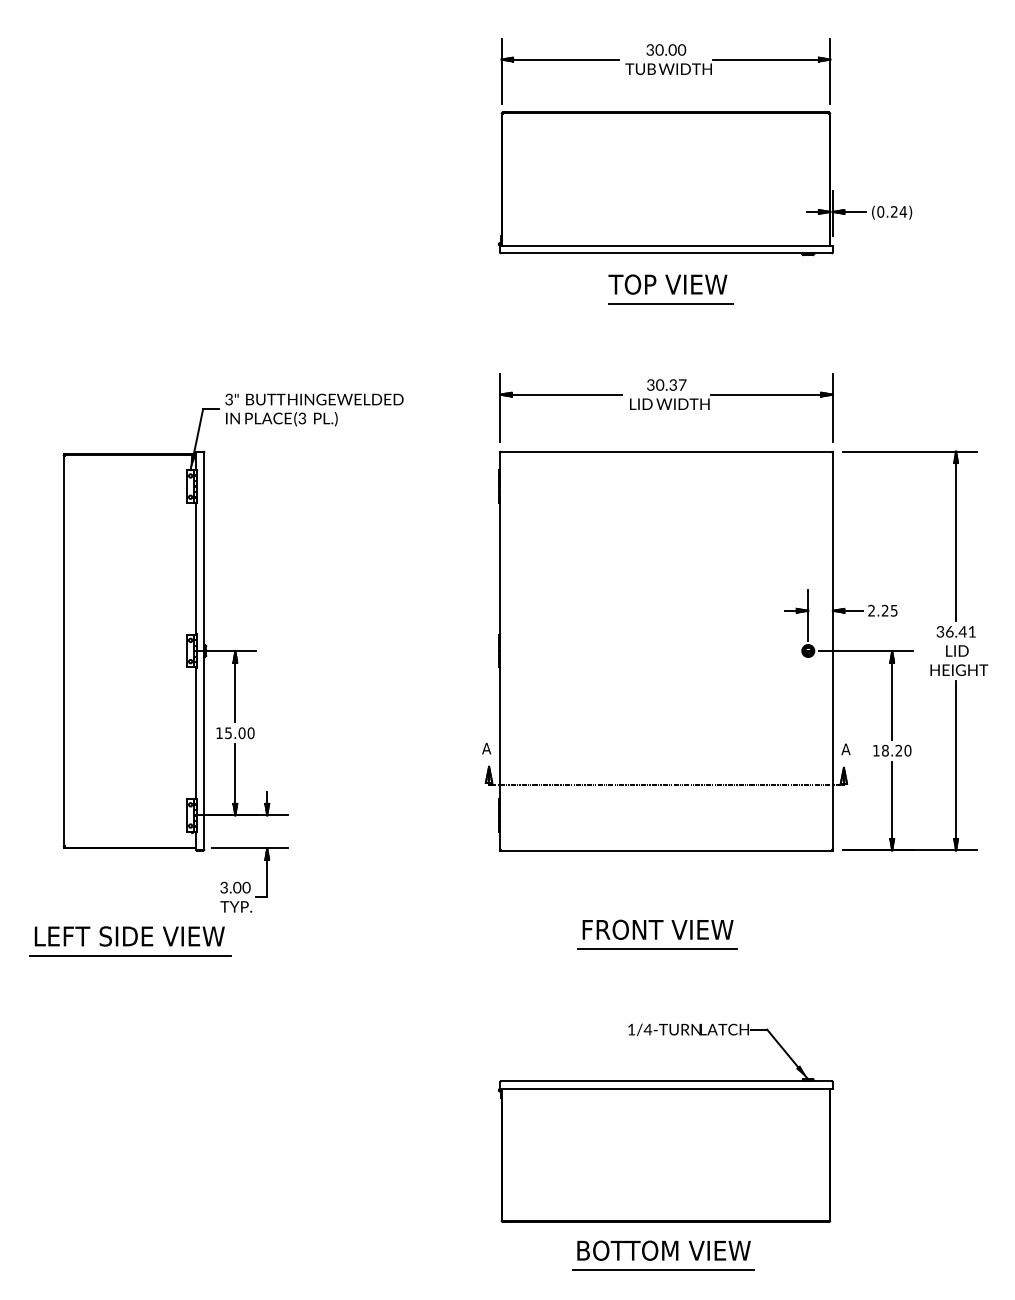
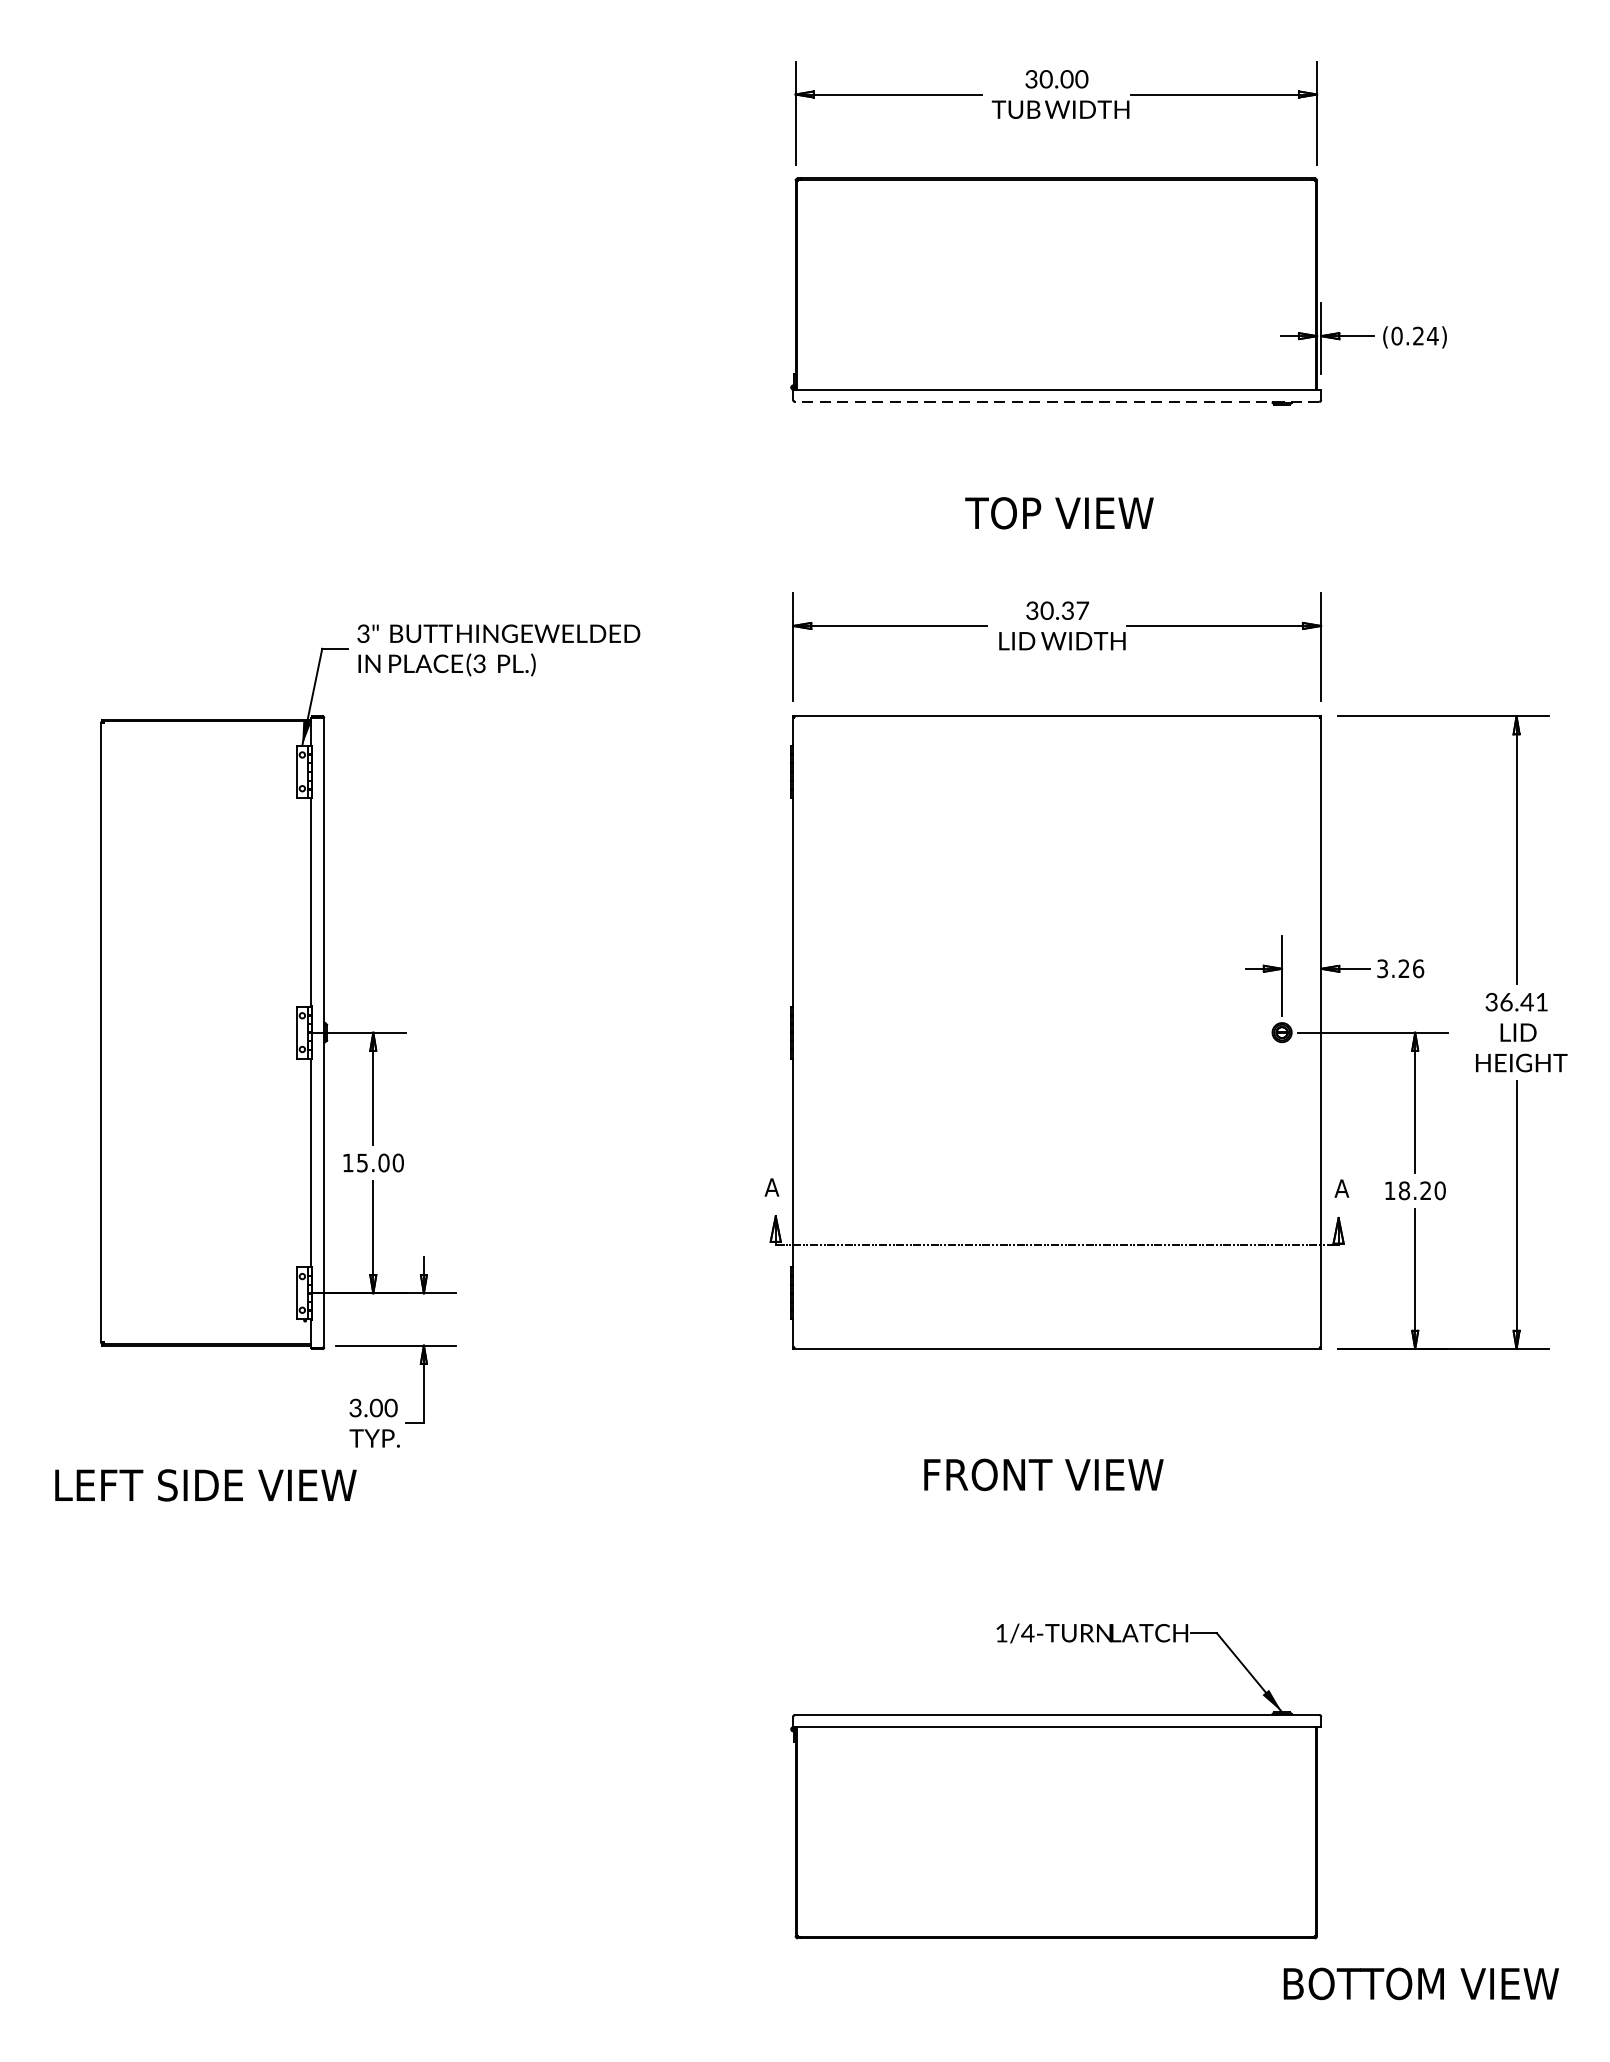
line: (666, 253) -> (1057, 402), solid -> dashed
text: (667, 284) -> (1058, 513), moved
line: (670, 304) -> (1063, 482), removed
text: (882, 610) -> (1399, 968), 2.25 -> 3.26
line: (657, 949) -> (1042, 1506), removed
line: (130, 956) -> (207, 1517), removed
text: (663, 1250) -> (1420, 1983), moved
line: (663, 1270) -> (1052, 2015), removed

